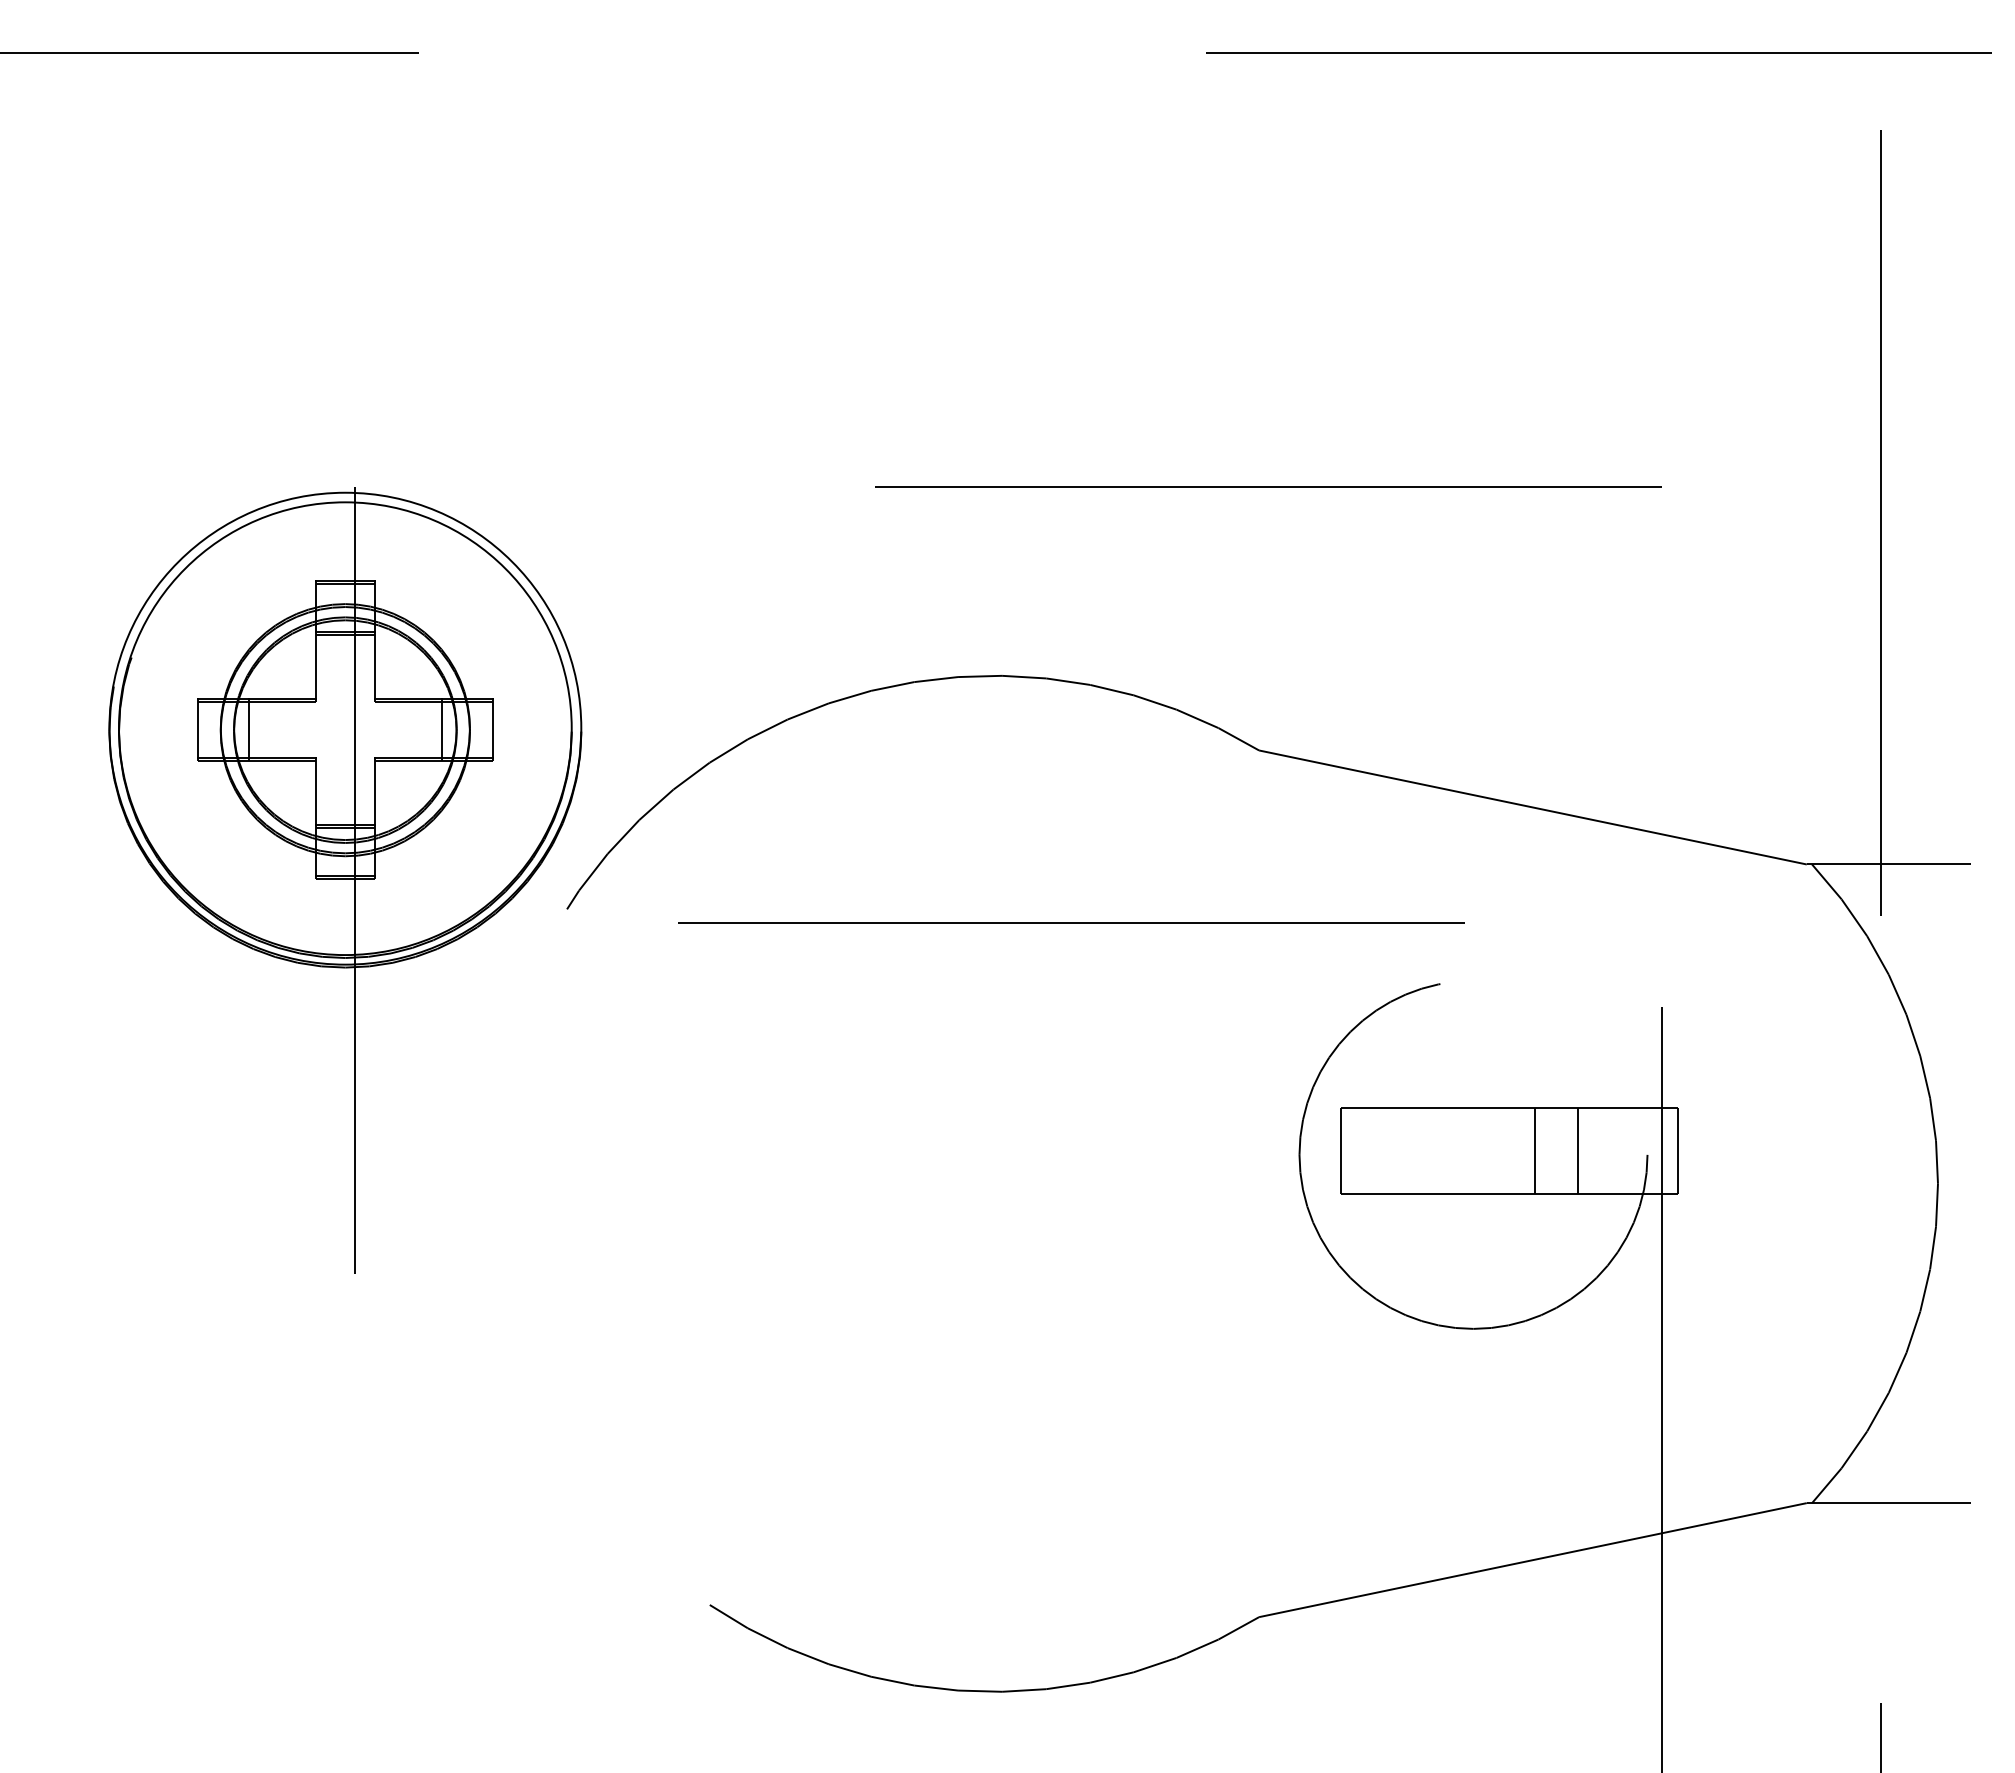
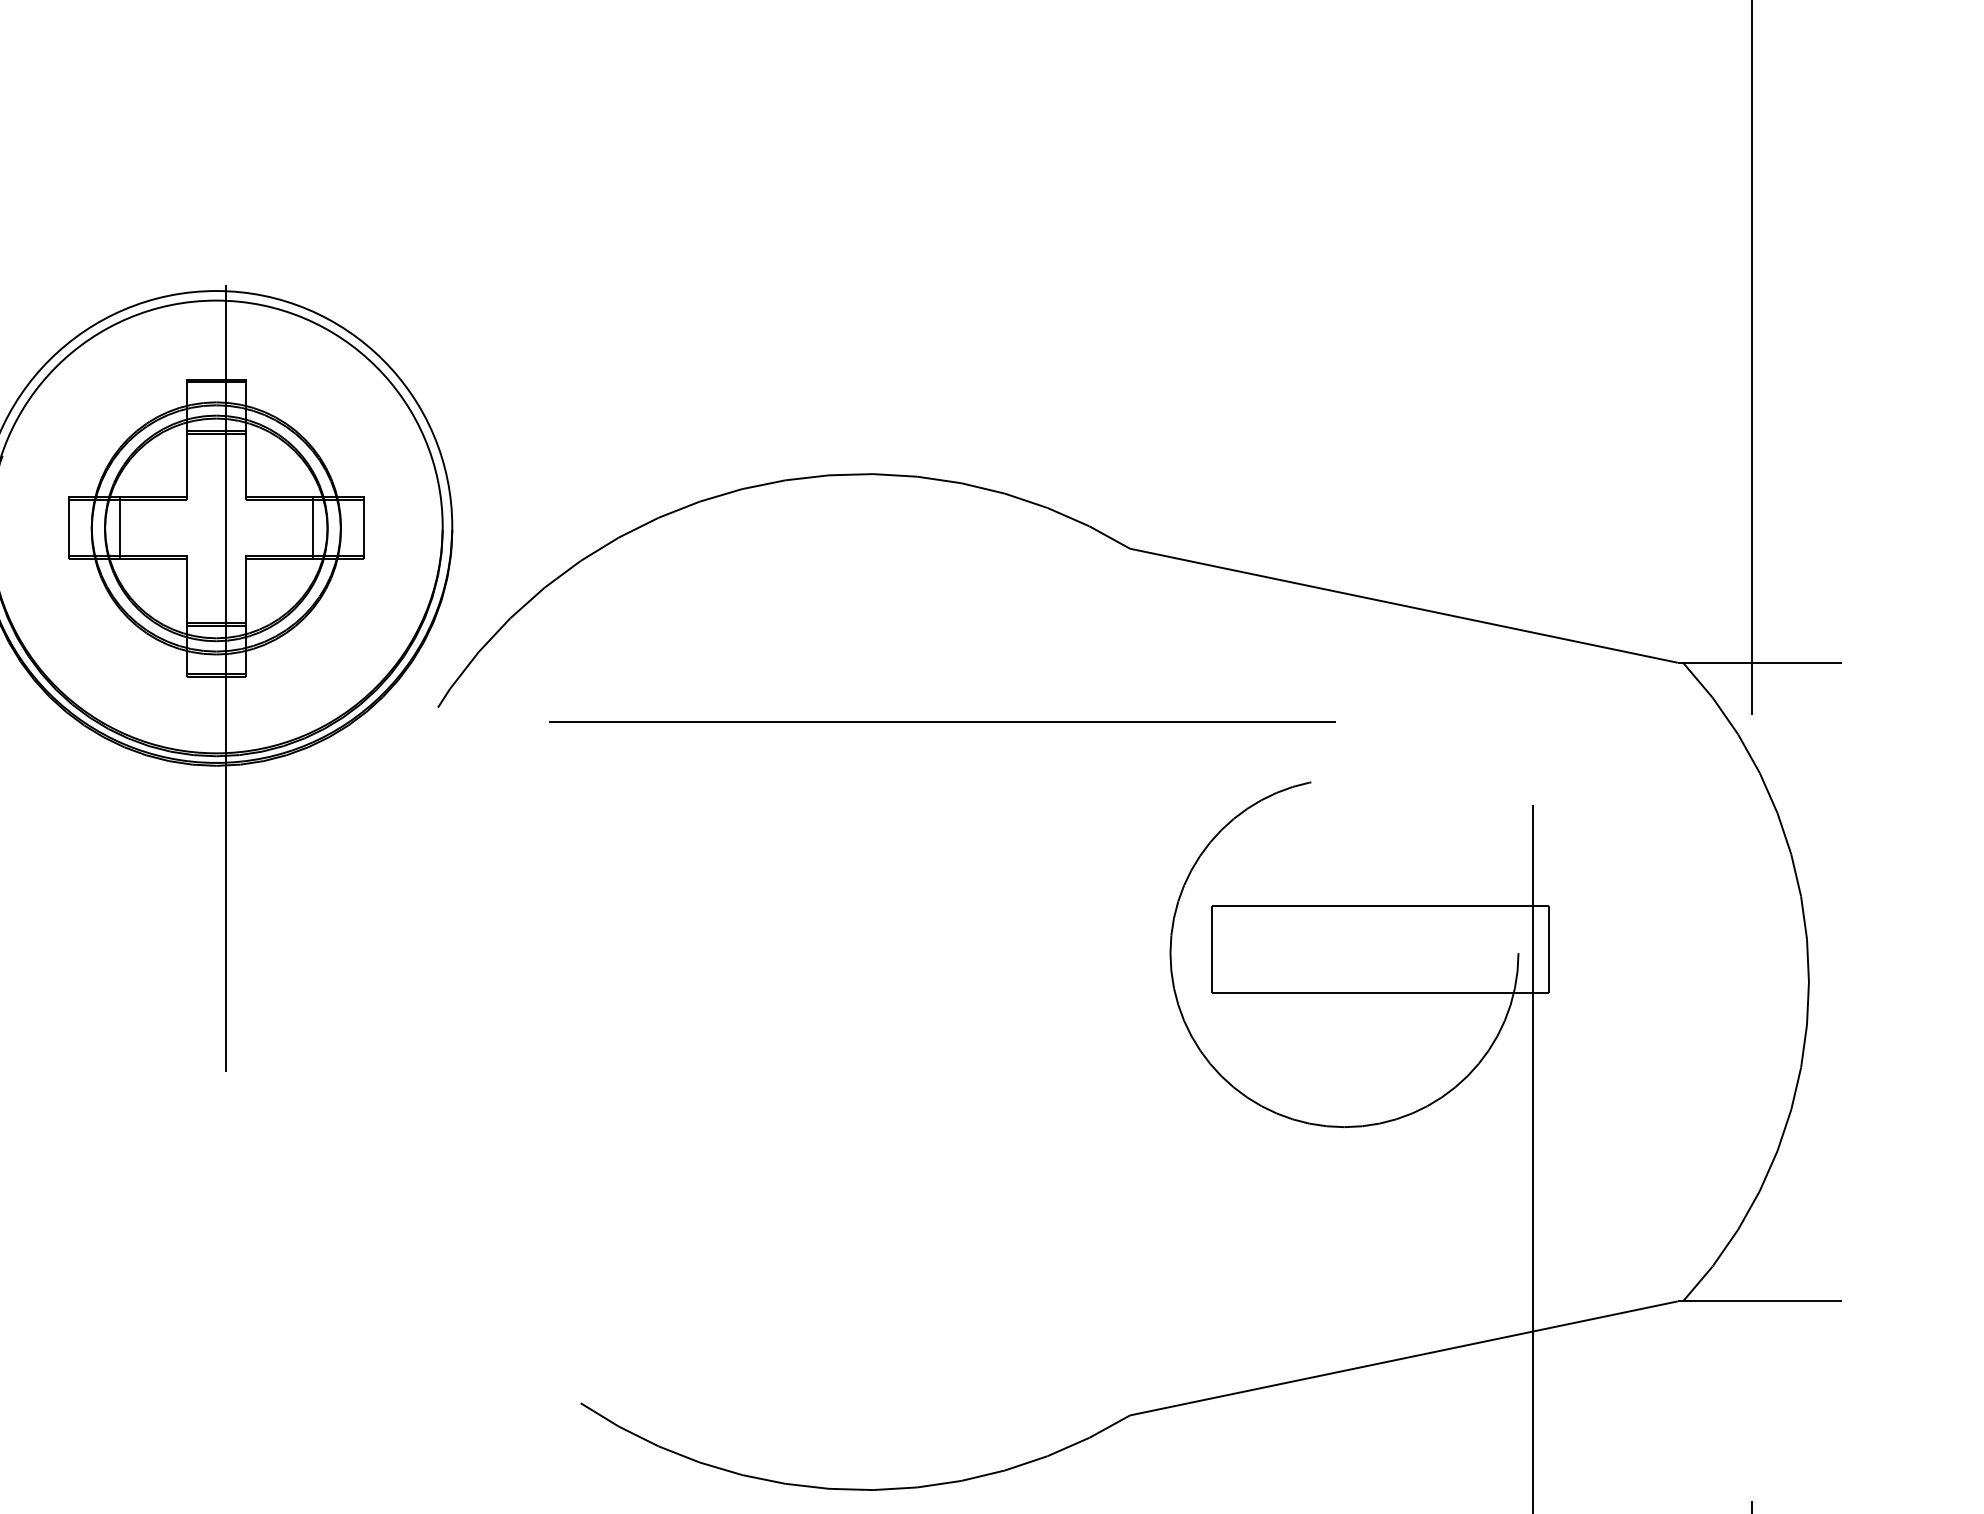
line: (1268, 486) -> (1139, 284), removed
line: (1534, 1151) -> (1405, 949), removed
line: (1578, 1151) -> (1449, 949), removed

